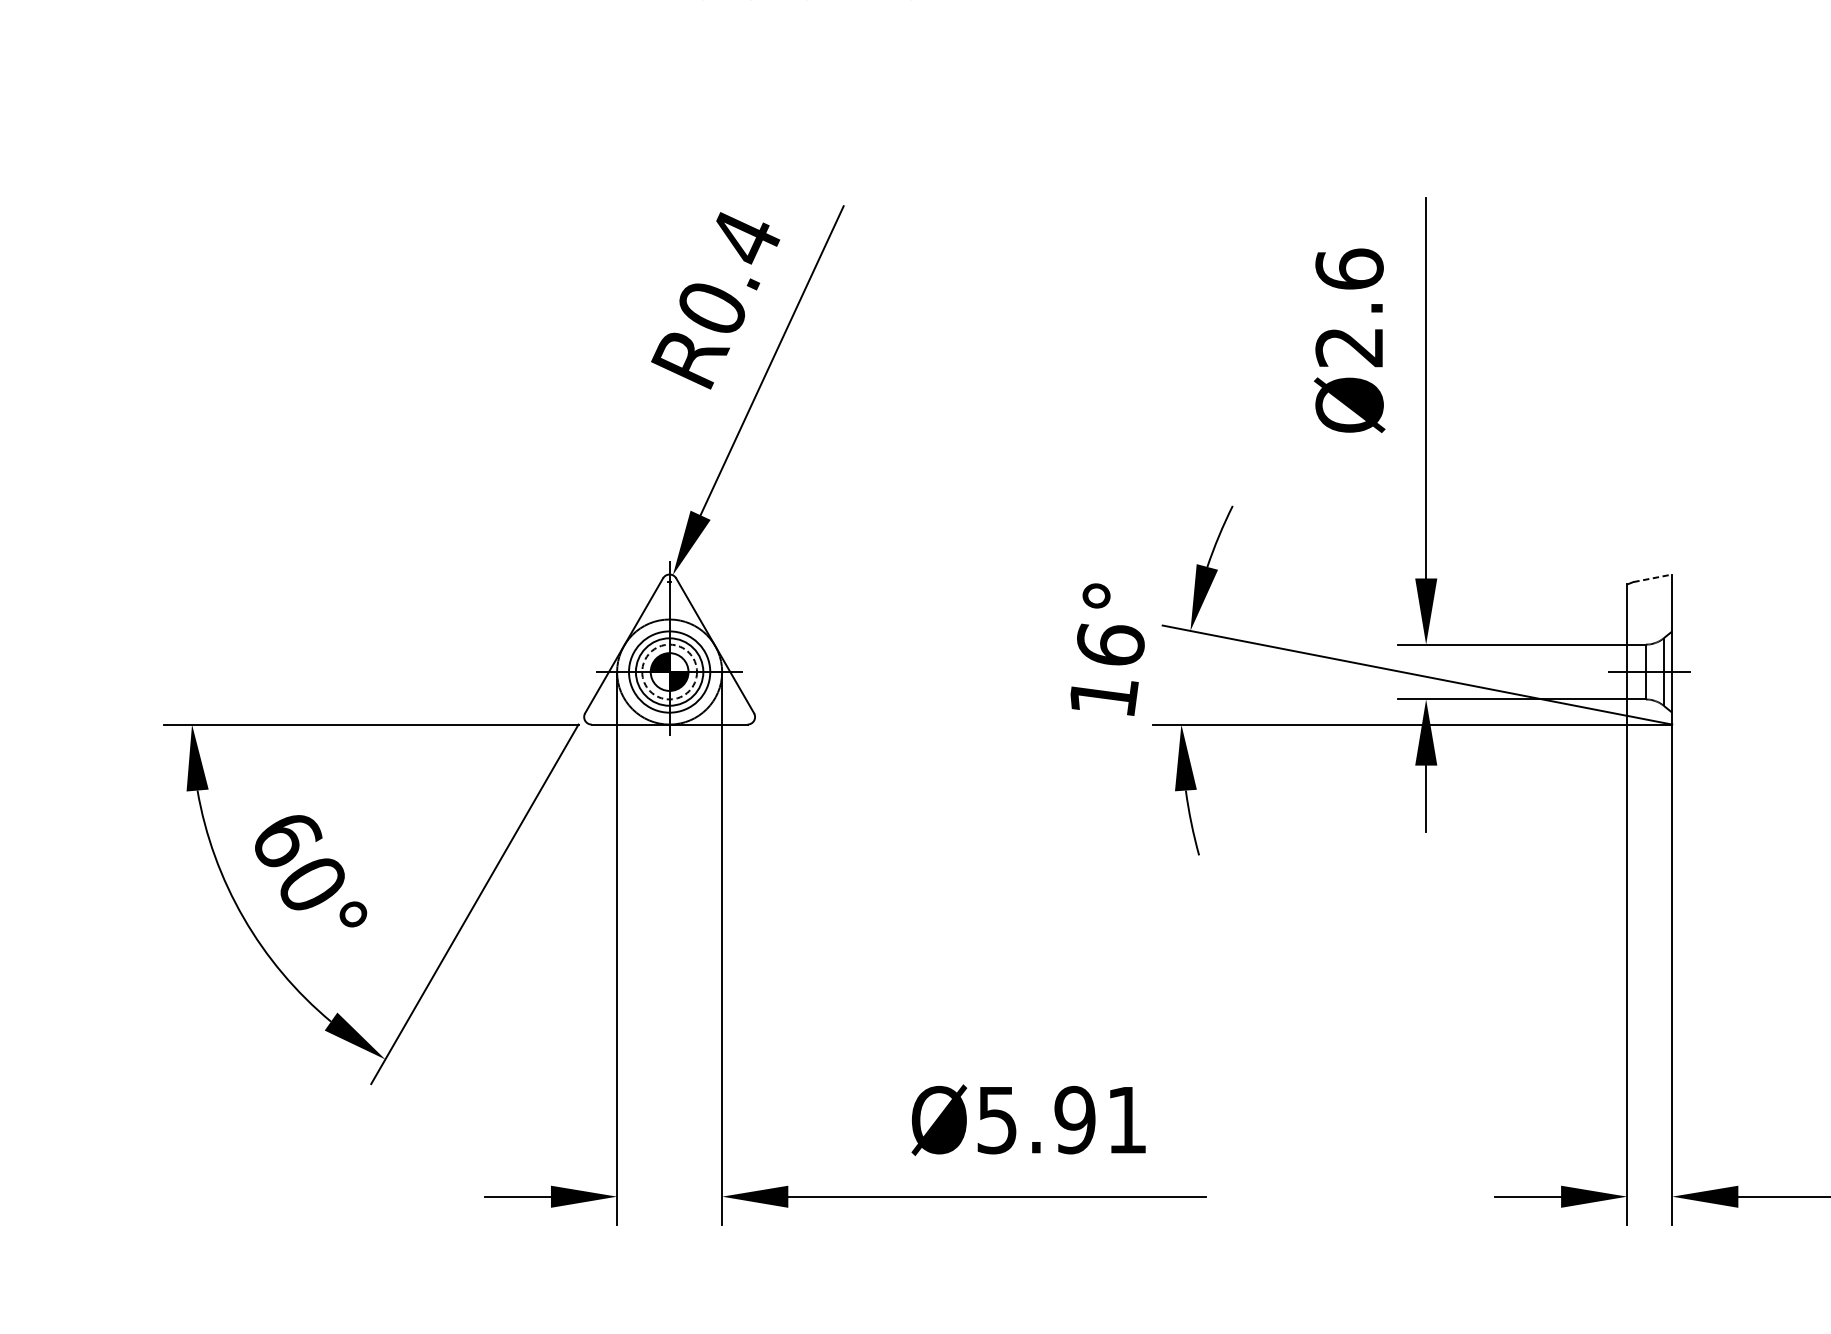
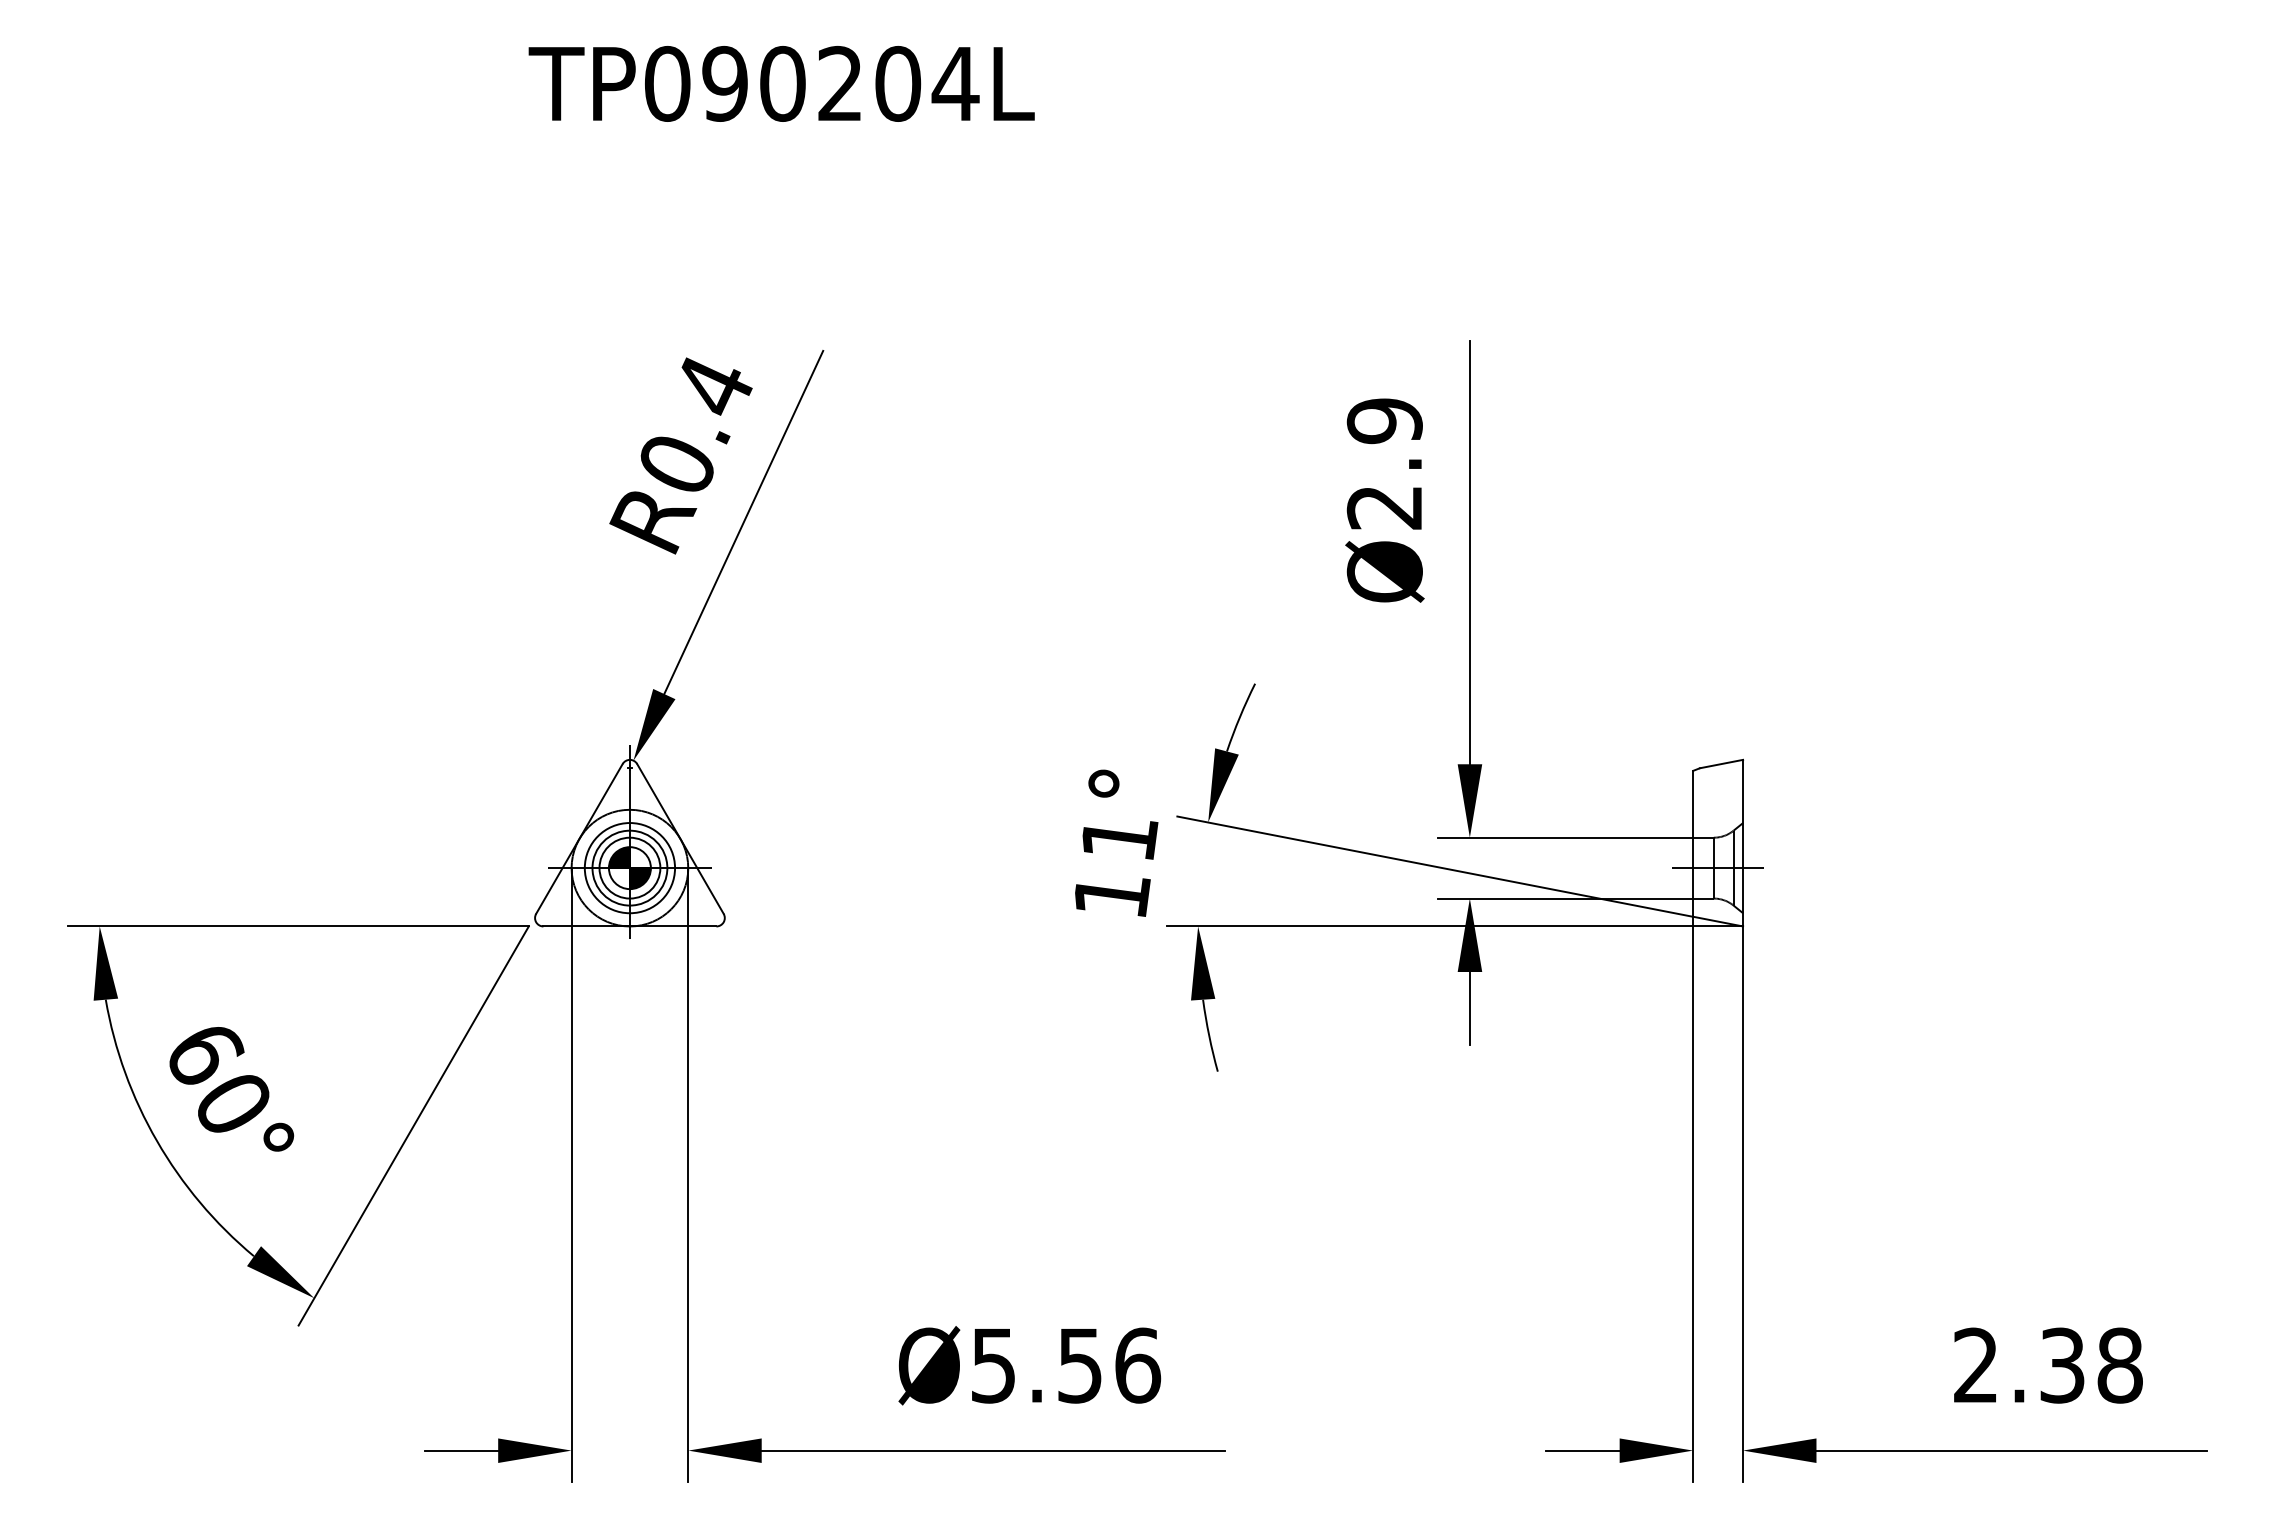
text: (1349, 268) -> (1384, 420), Ø2.6 -> Ø2.9
line: (1652, 578) -> (1721, 764), dashed -> solid
text: (1111, 644) -> (1120, 837), 16° -> 11°
circle: (669, 671) -> (629, 867), dashed -> solid
text: (1101, 1120) -> (1109, 1365), Ø5.91 -> Ø5.56

